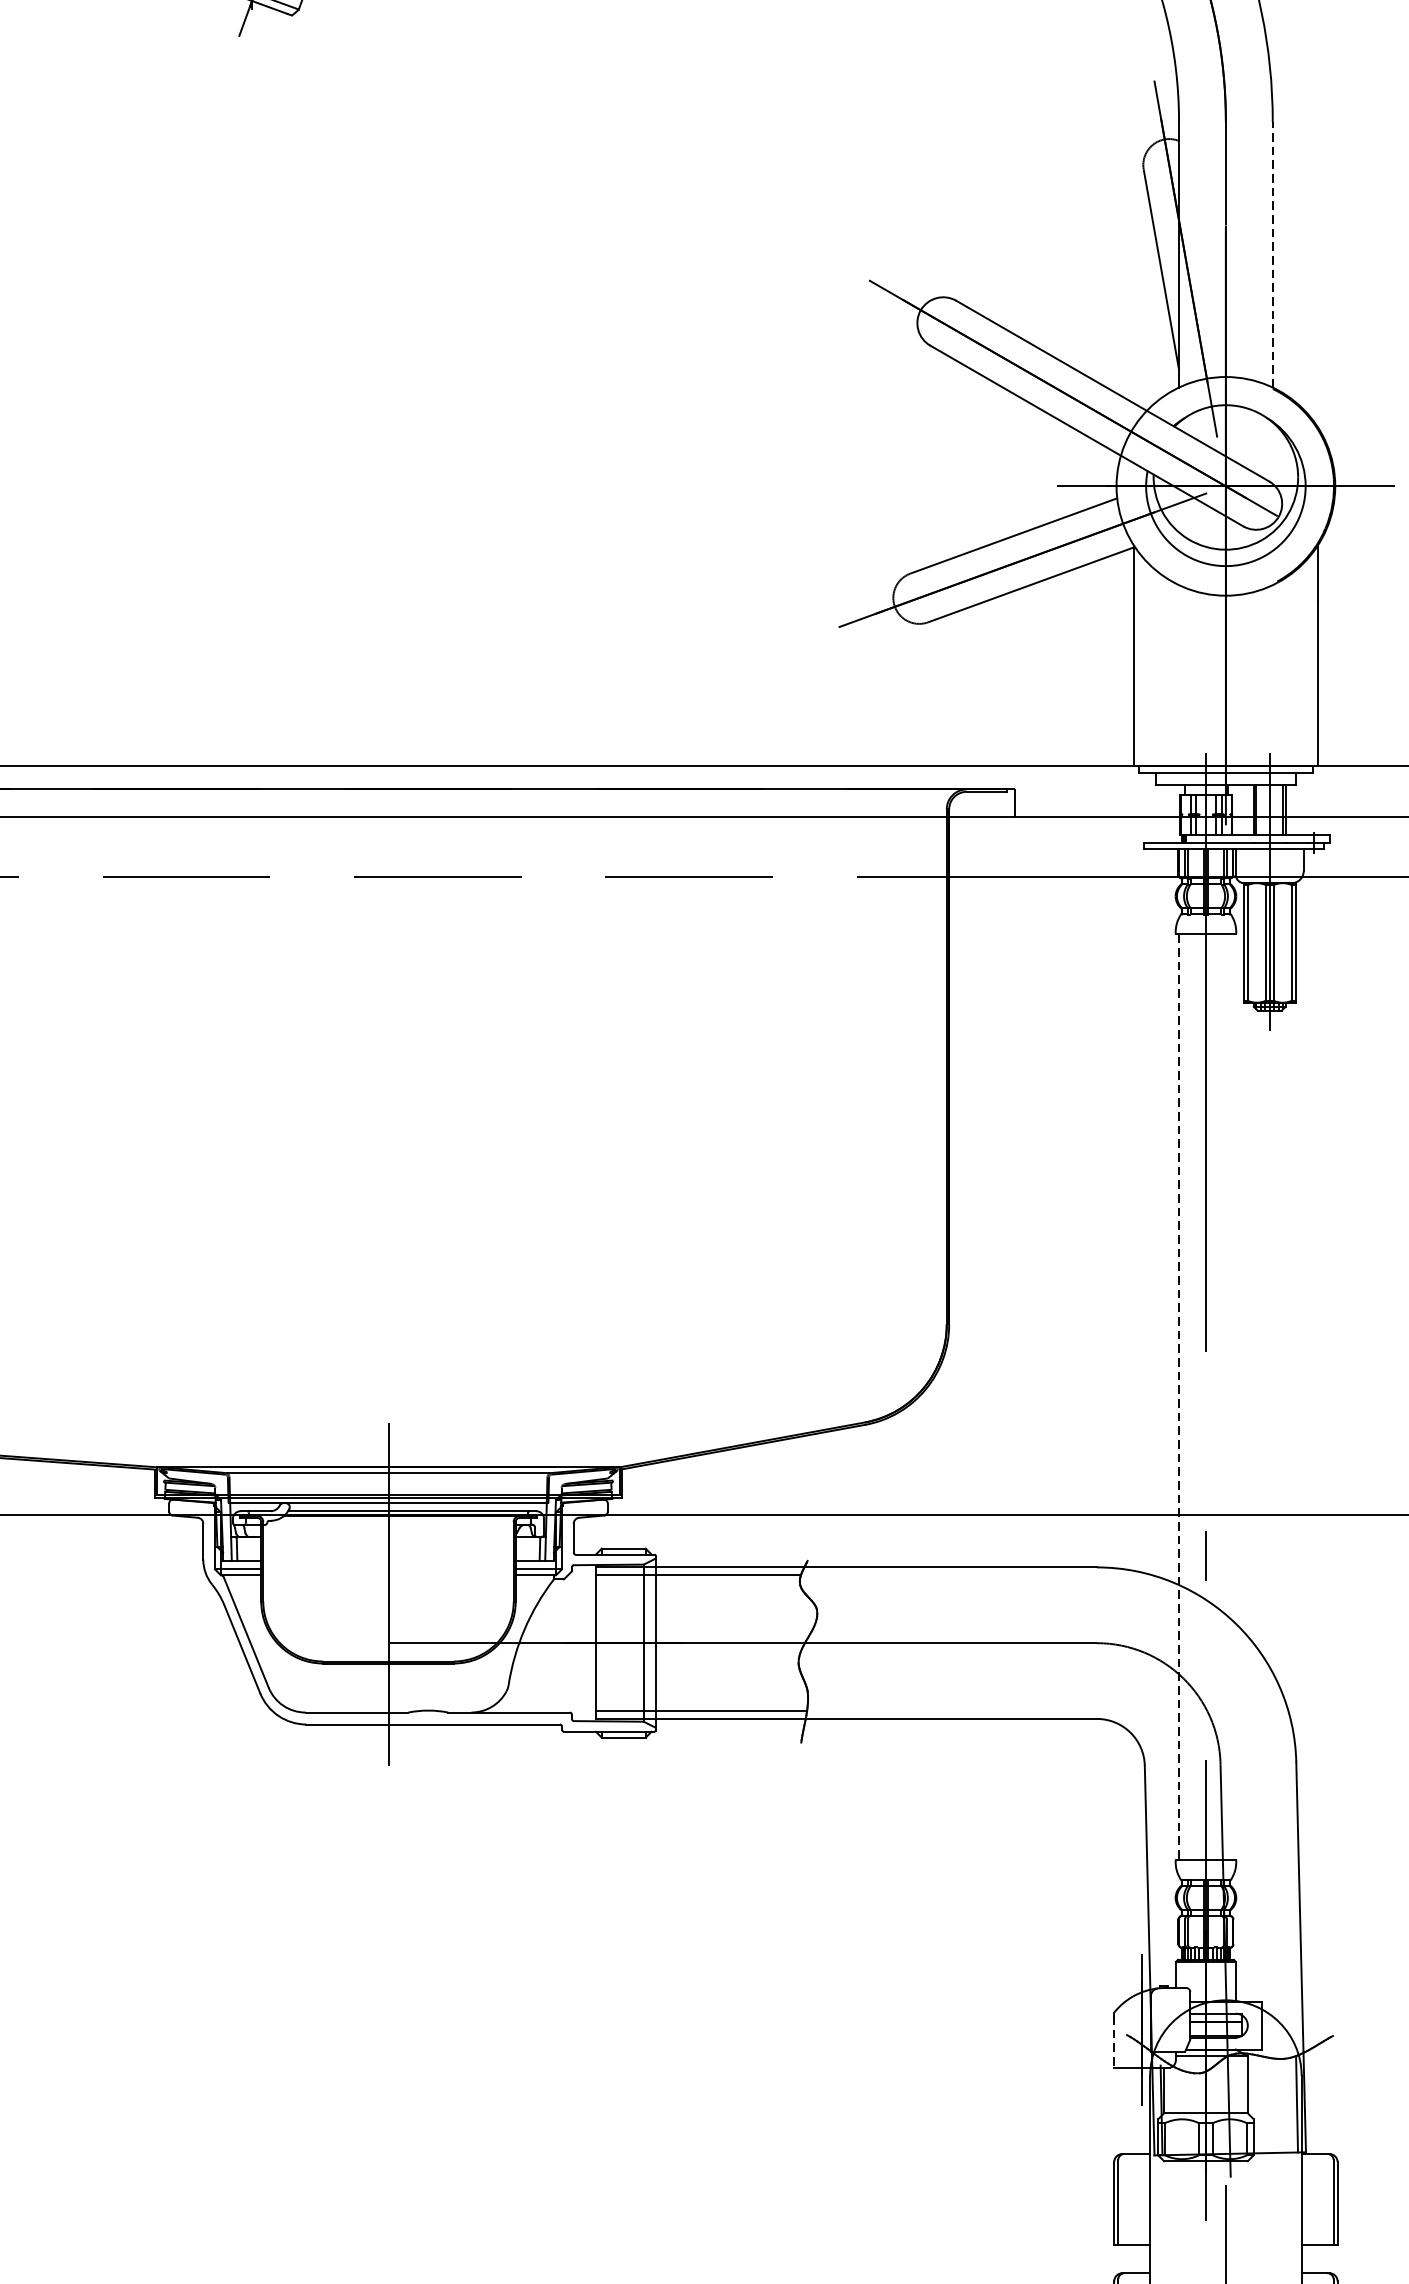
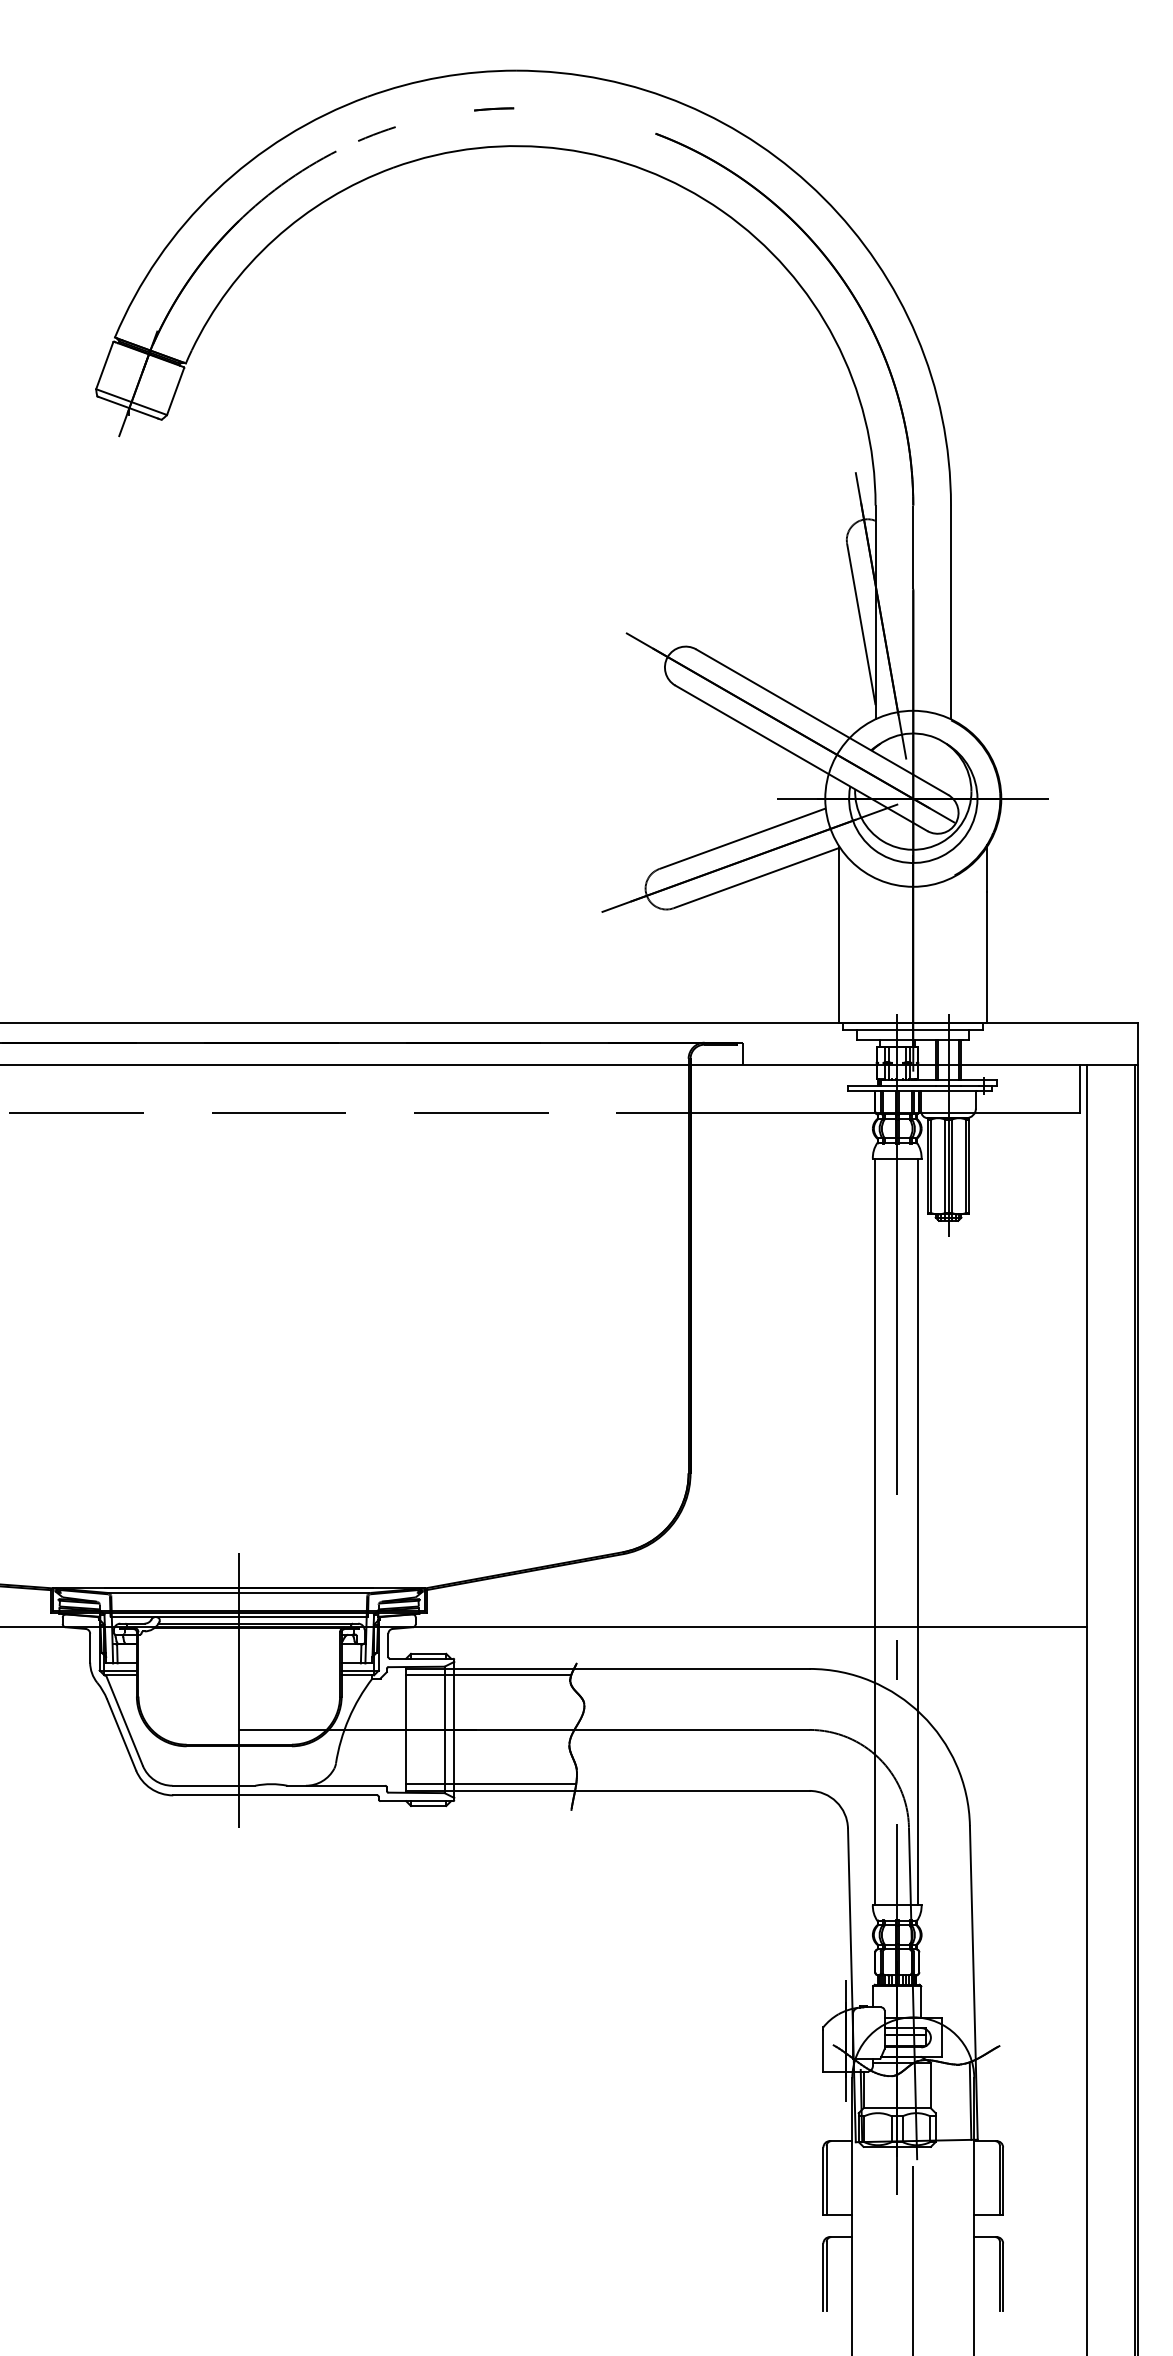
line: (1273, 254) -> (951, 612), dashed -> solid
line: (1178, 1396) -> (875, 1531), dashed -> solid
line: (1232, 1396) -> (918, 1531), added
line: (1114, 2041) -> (823, 2050), dashed -> solid

